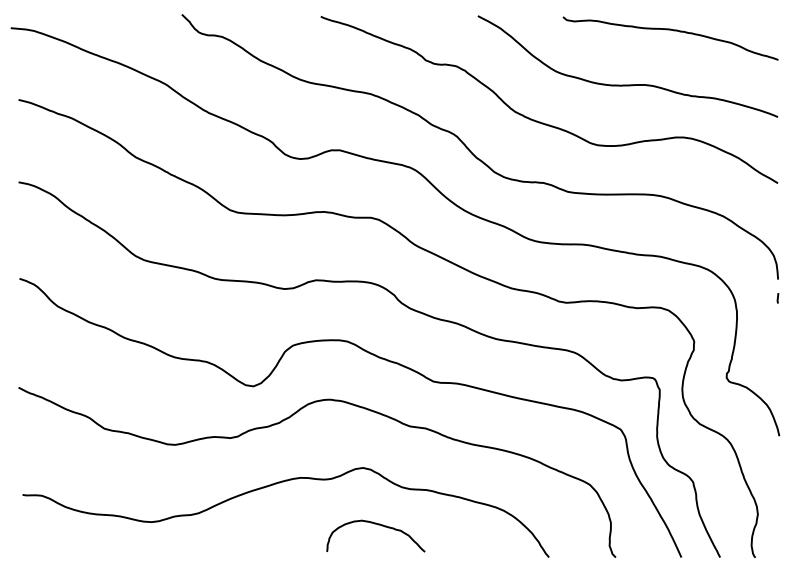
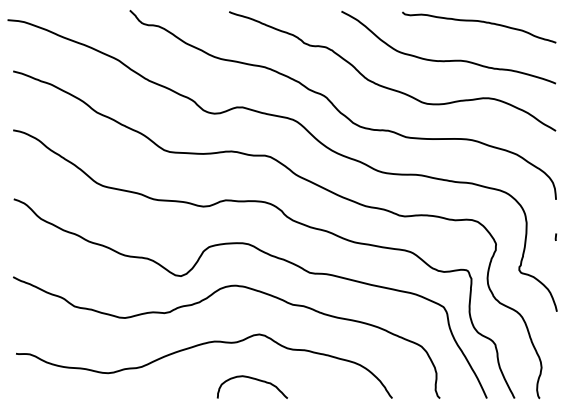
line: (777, 297) -> (555, 236), moved
curve: (375, 525) -> (252, 379), moved

